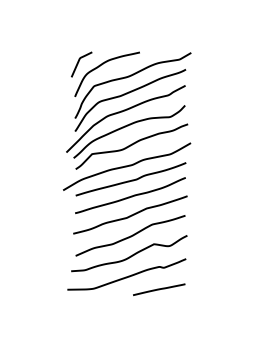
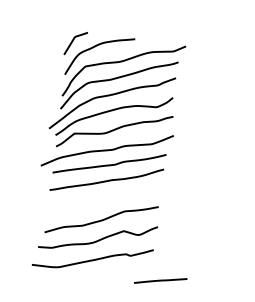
curve: (131, 214) -> (105, 198), removed
line: (159, 289) -> (161, 280), moved

